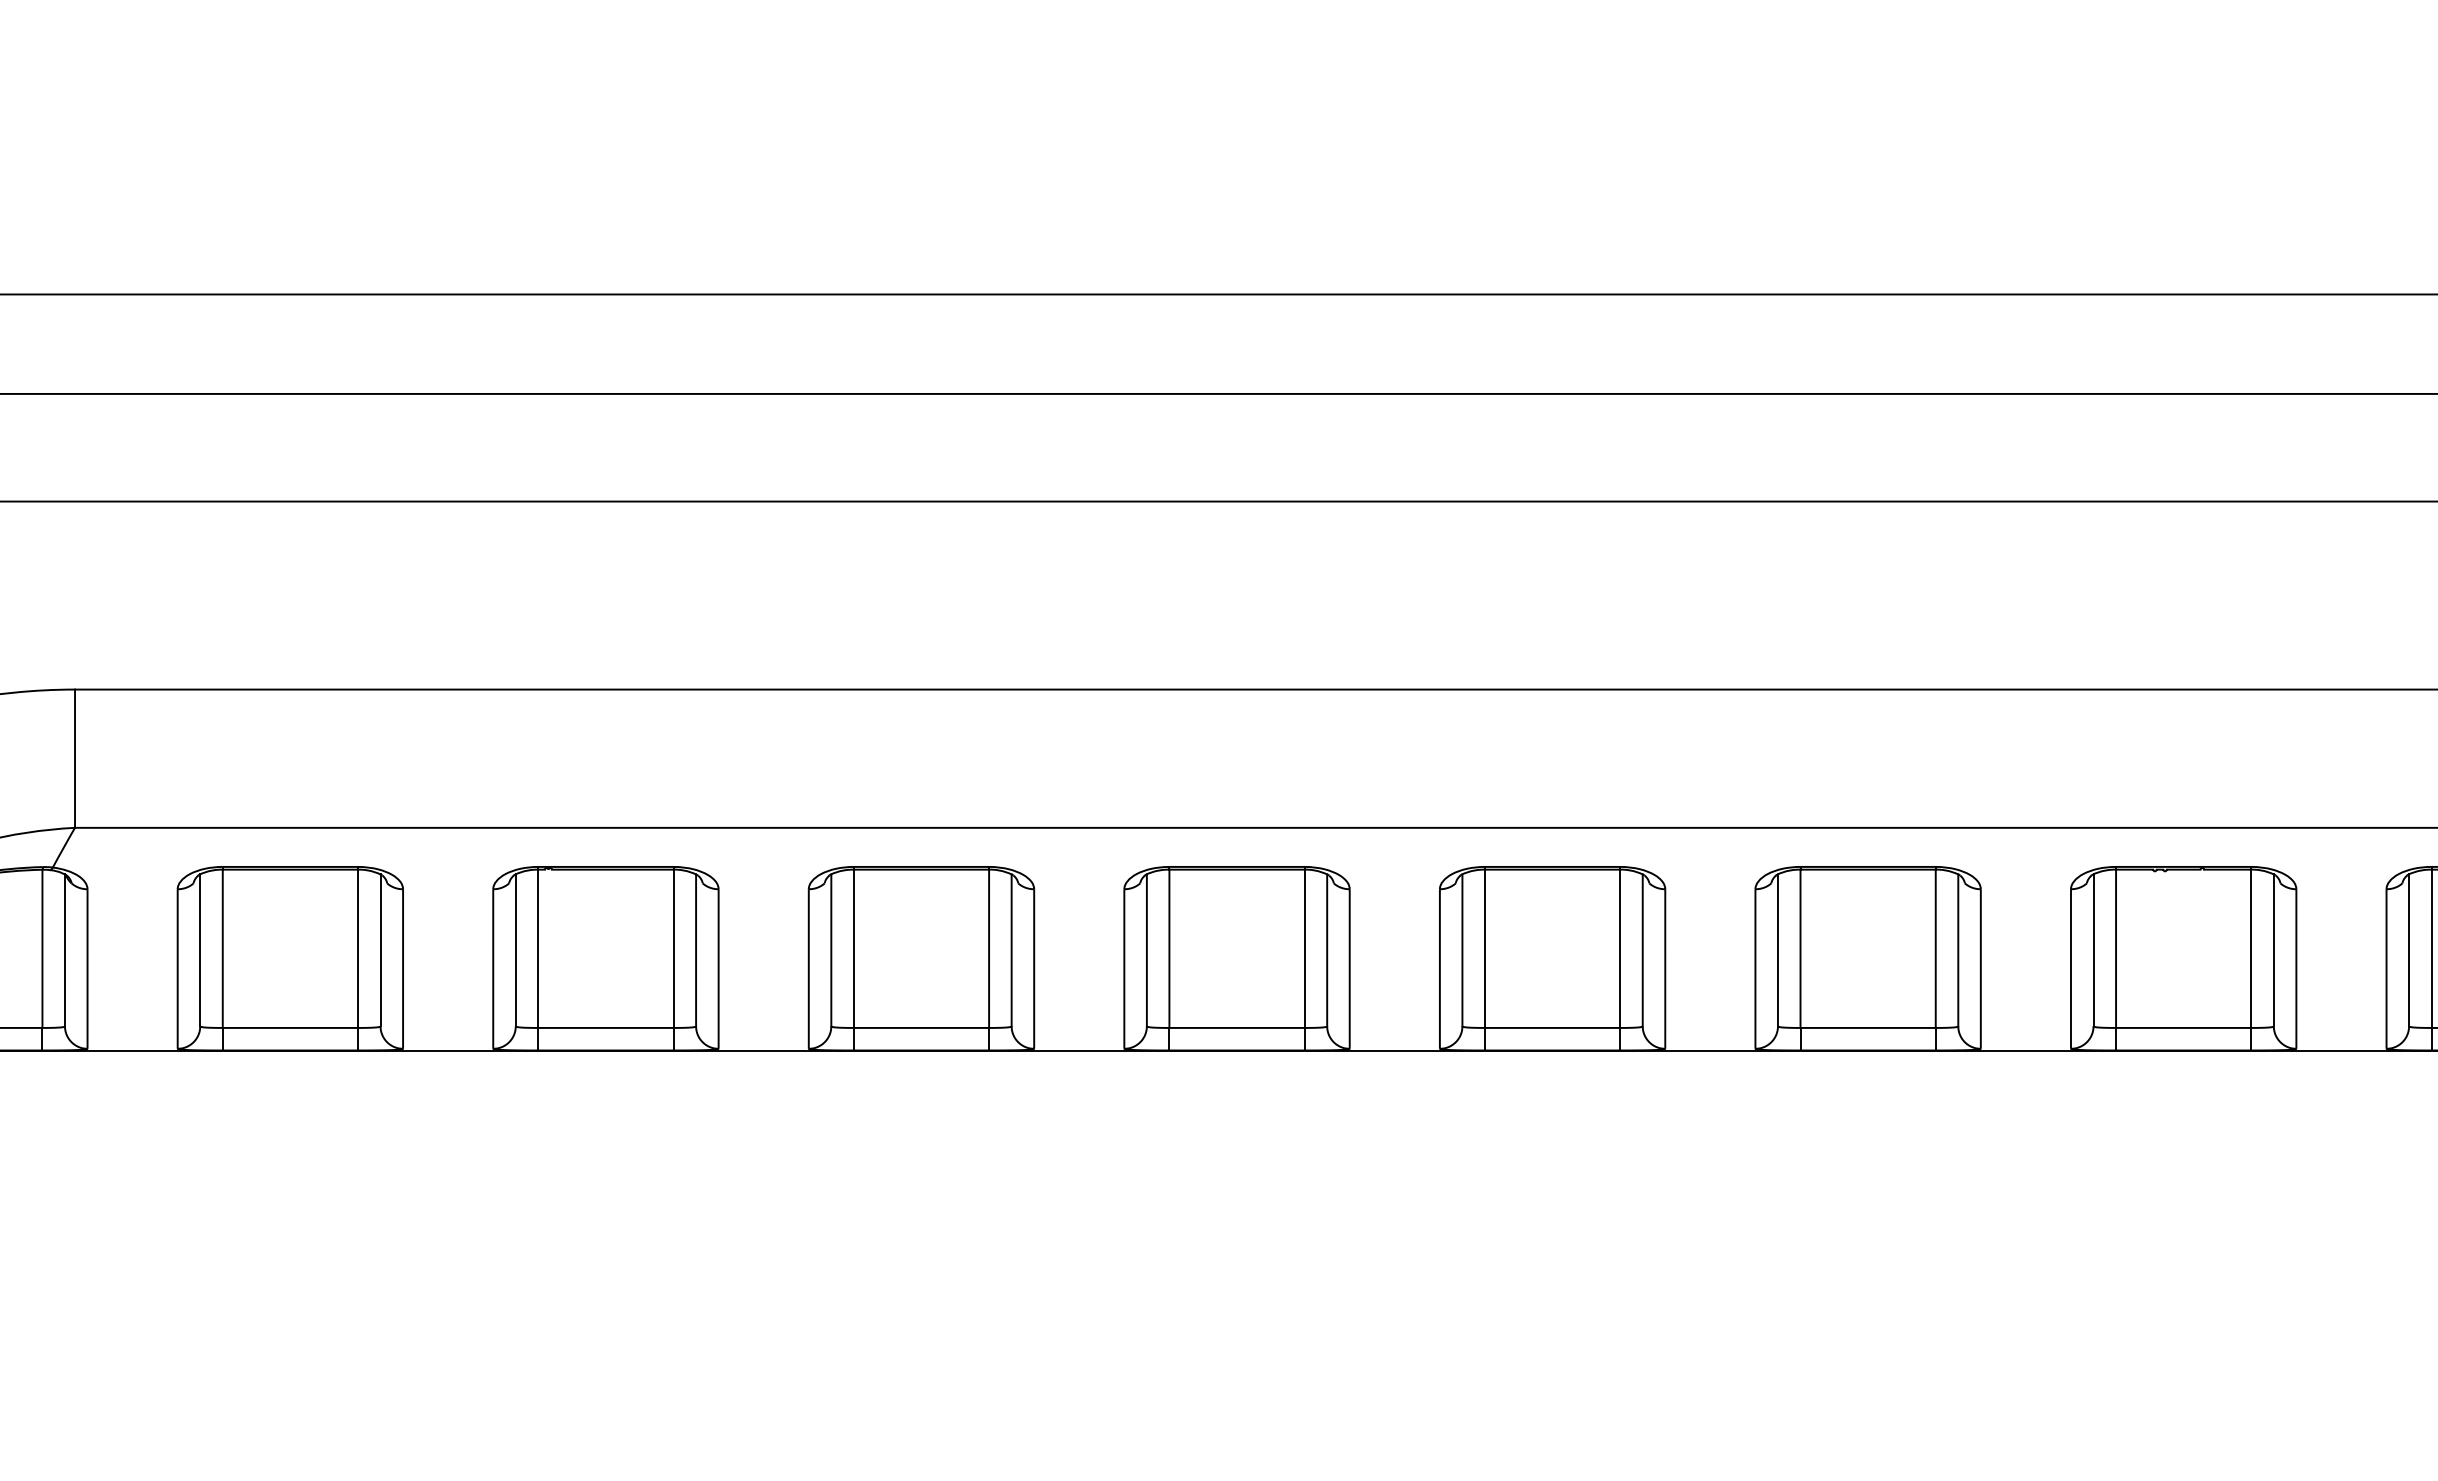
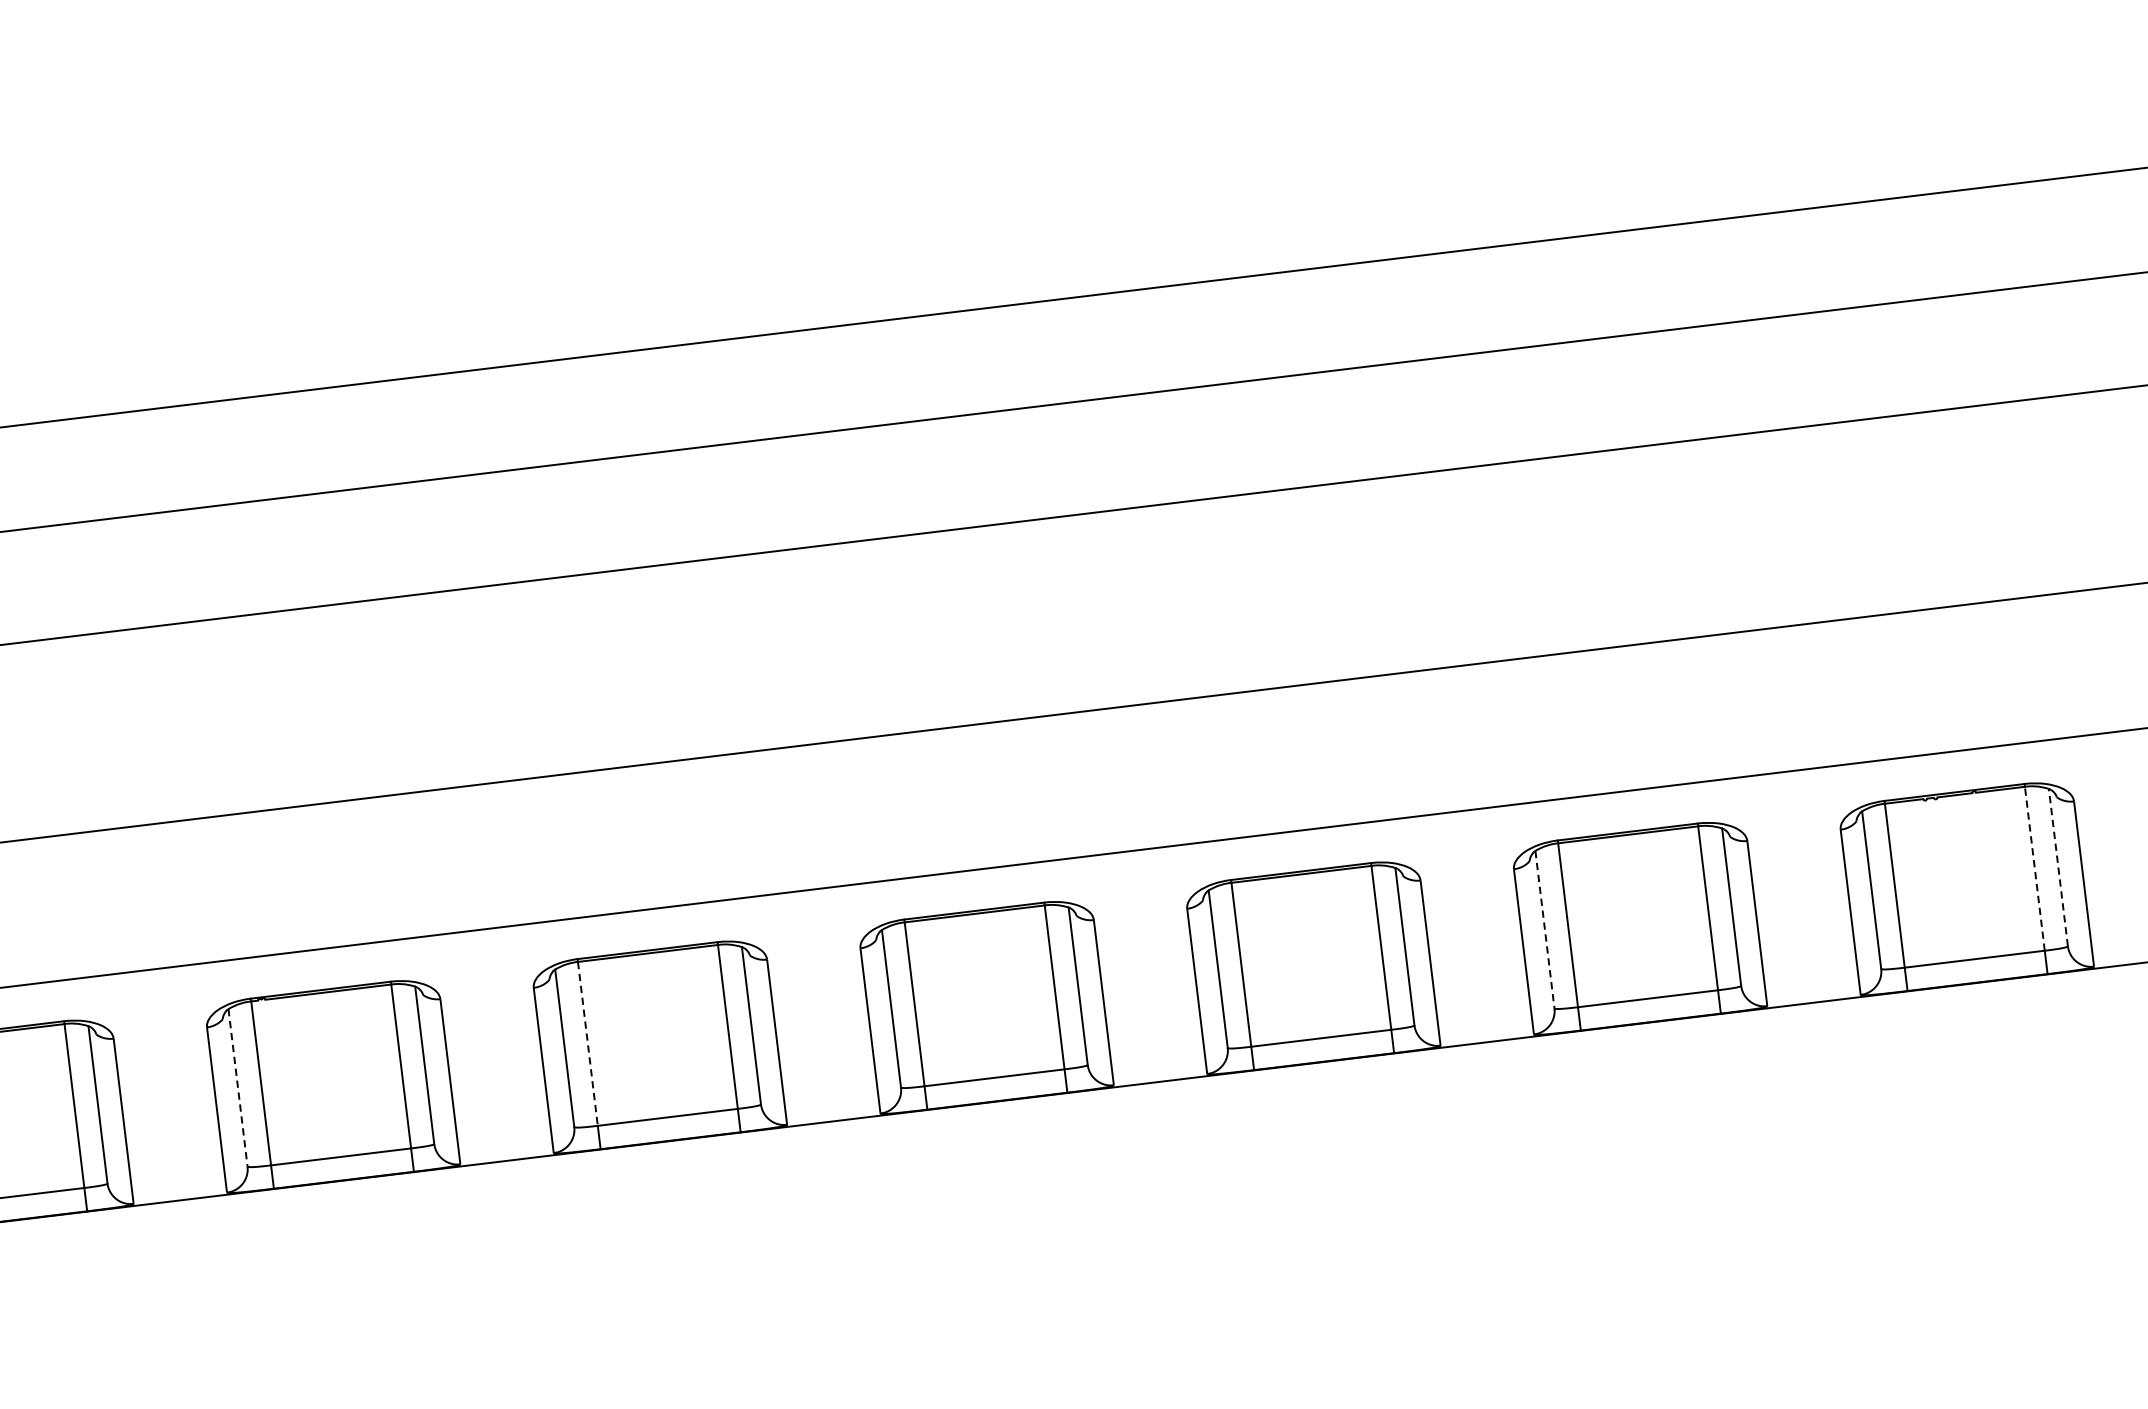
line: (2251, 948) -> (2035, 868), solid -> dashed
line: (853, 949) -> (587, 1044), solid -> dashed
line: (515, 950) -> (237, 1088), solid -> dashed
line: (1777, 950) -> (1544, 929), solid -> dashed
line: (2273, 950) -> (2058, 867), solid -> dashed

